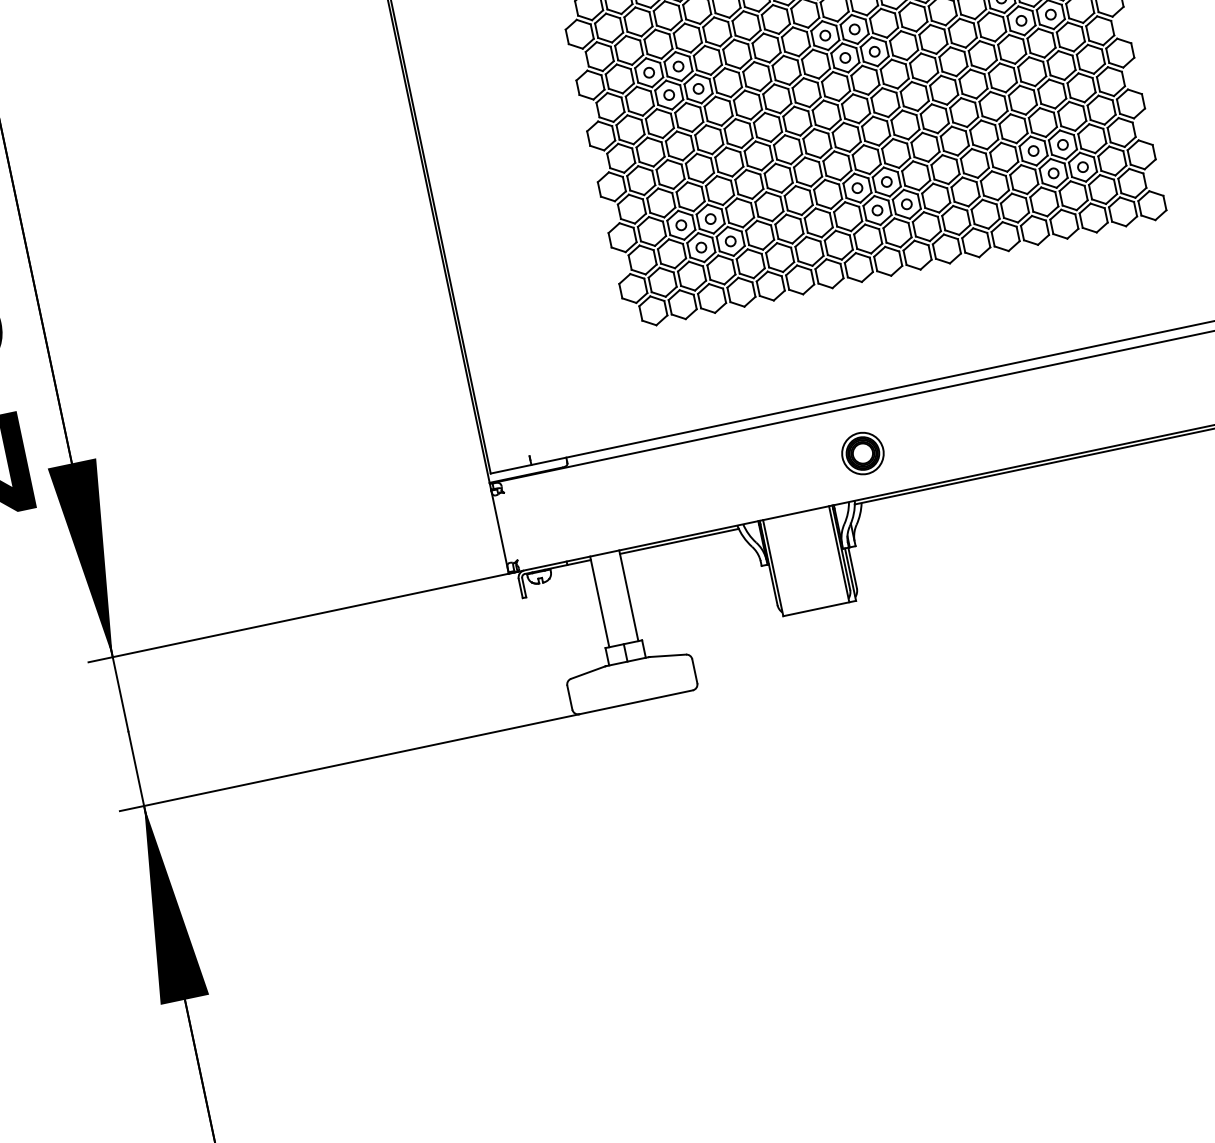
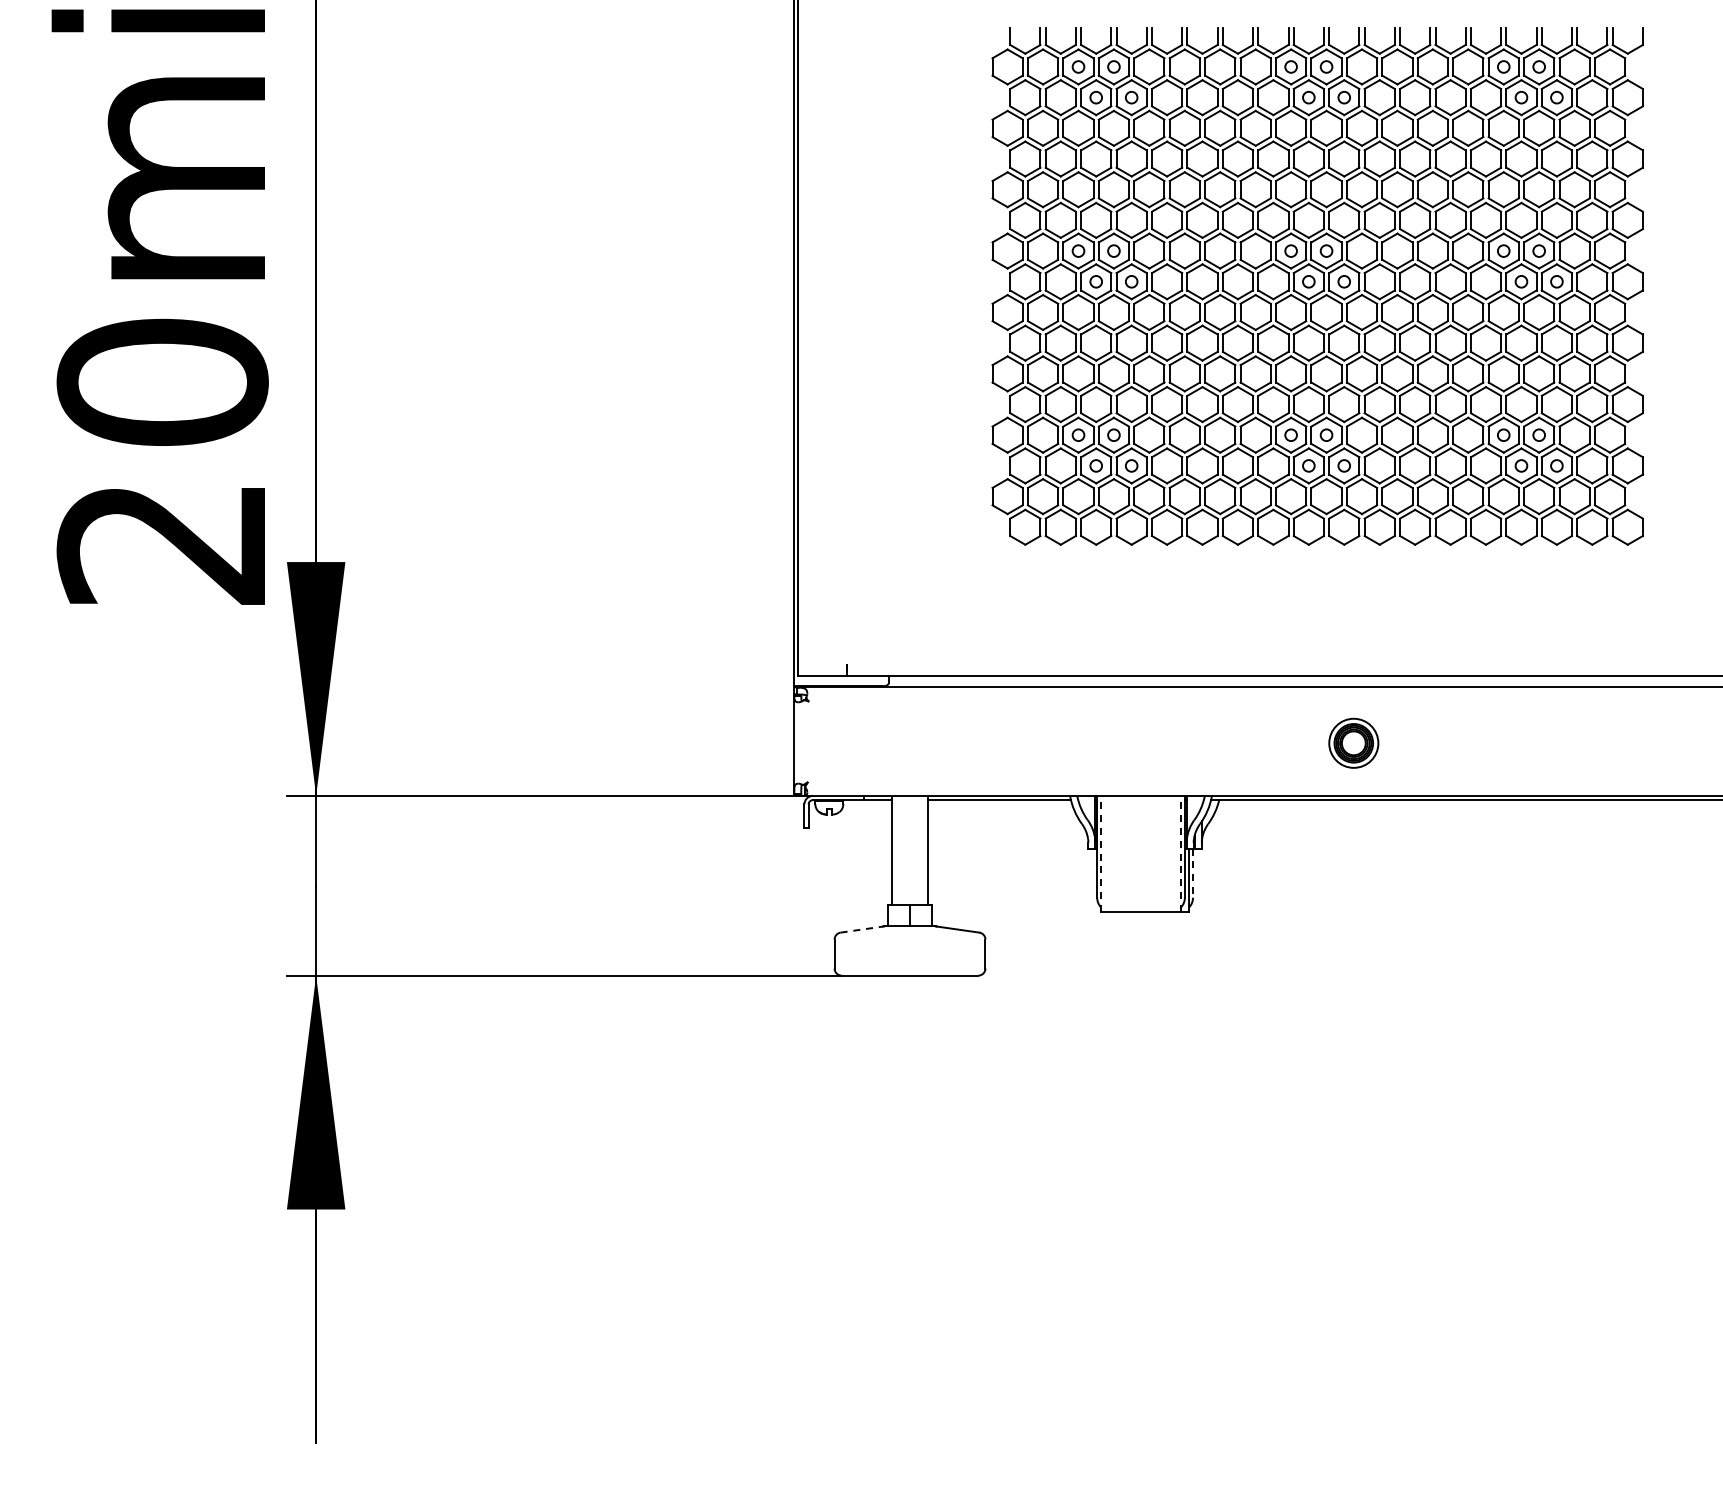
part: (862, 452) -> (1353, 742), moved
line: (838, 553) -> (1180, 853), solid -> dashed
line: (773, 567) -> (1101, 853), solid -> dashed
line: (853, 568) -> (1193, 873), solid -> dashed
line: (587, 672) -> (861, 929), solid -> dashed

